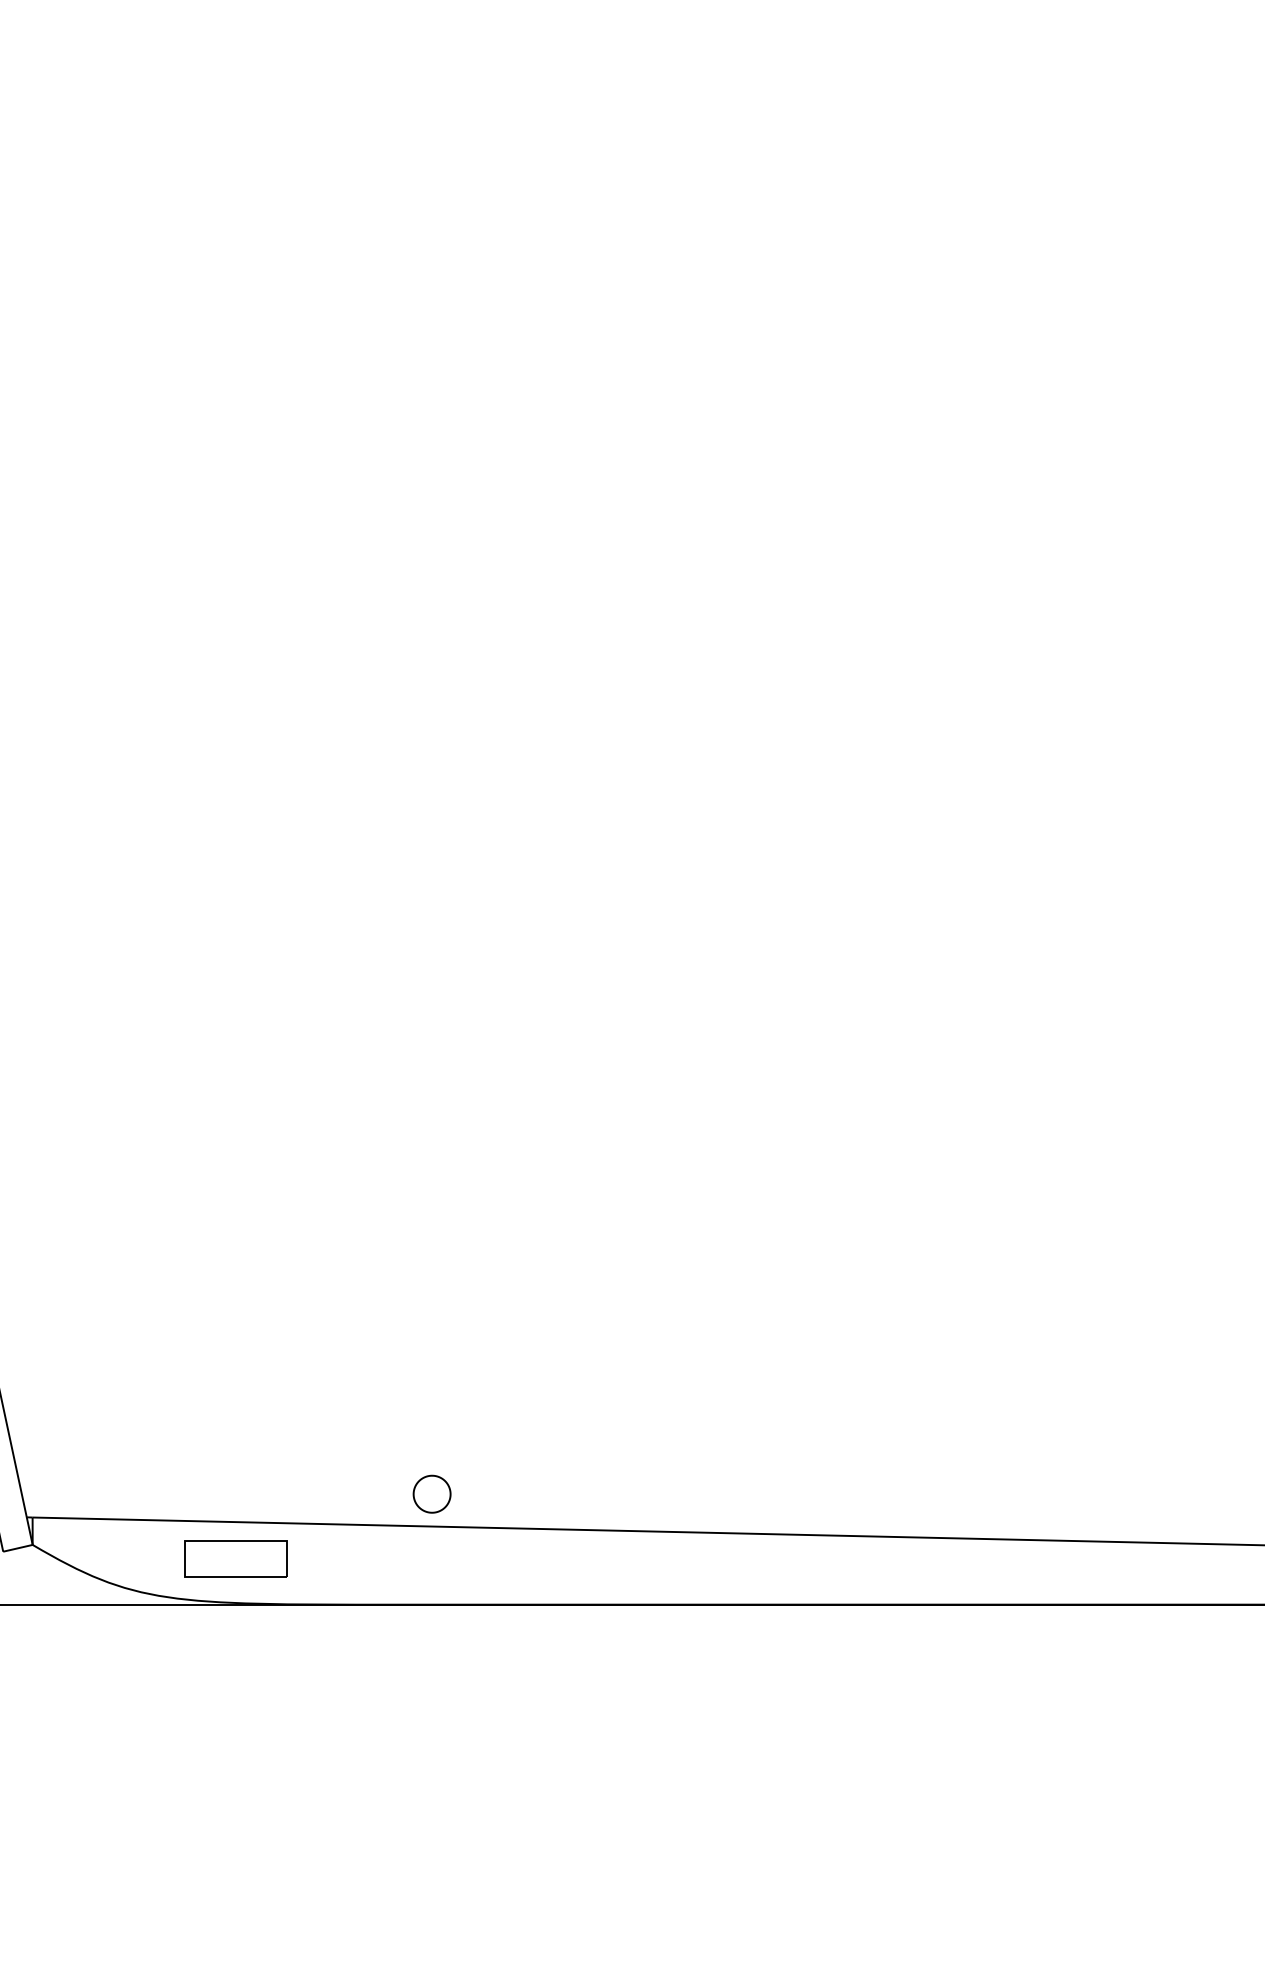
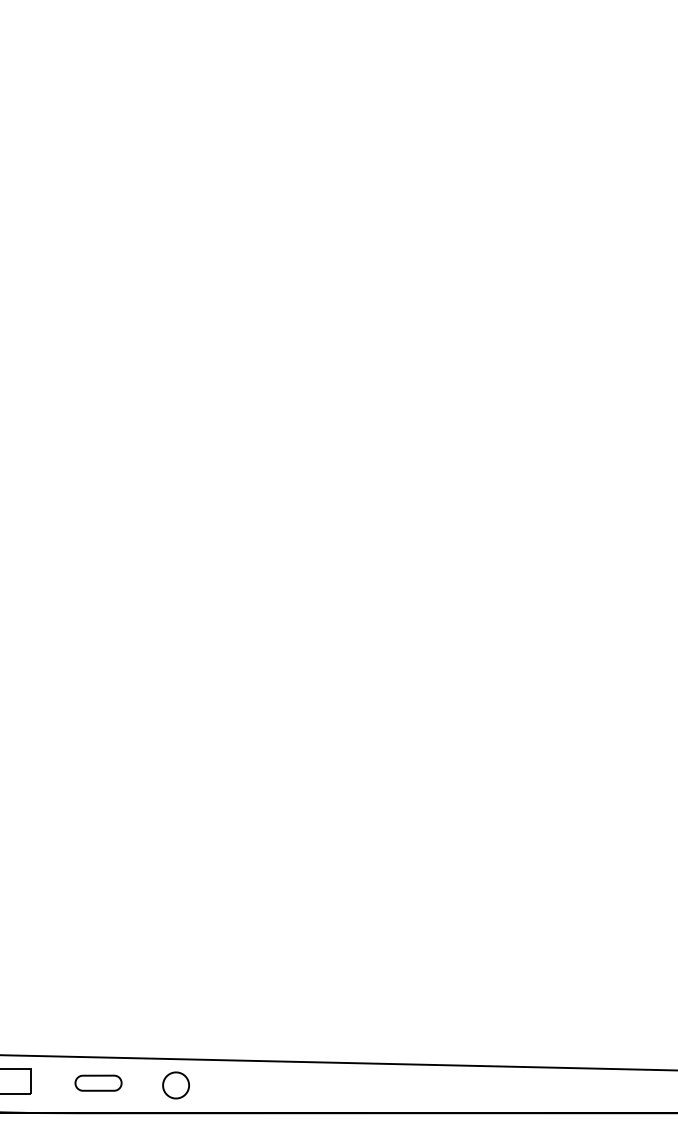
part: (431, 1493) -> (175, 1084), moved
part: (382, 1561) -> (98, 1082), added

